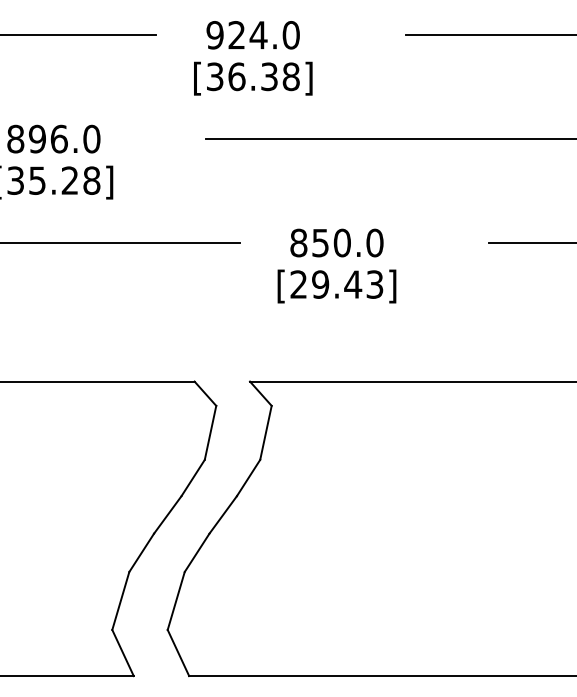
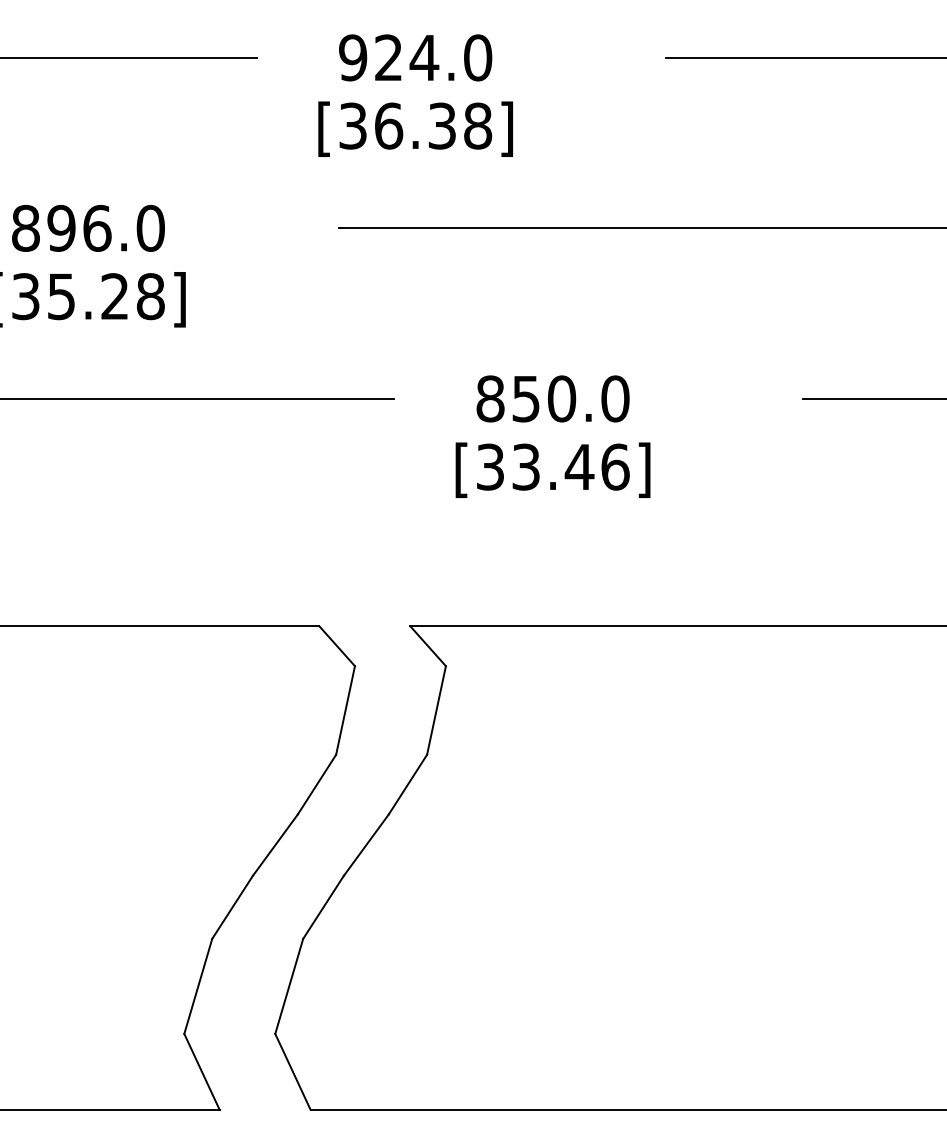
text: (336, 284) -> (552, 466), [29.43] -> [33.46]

